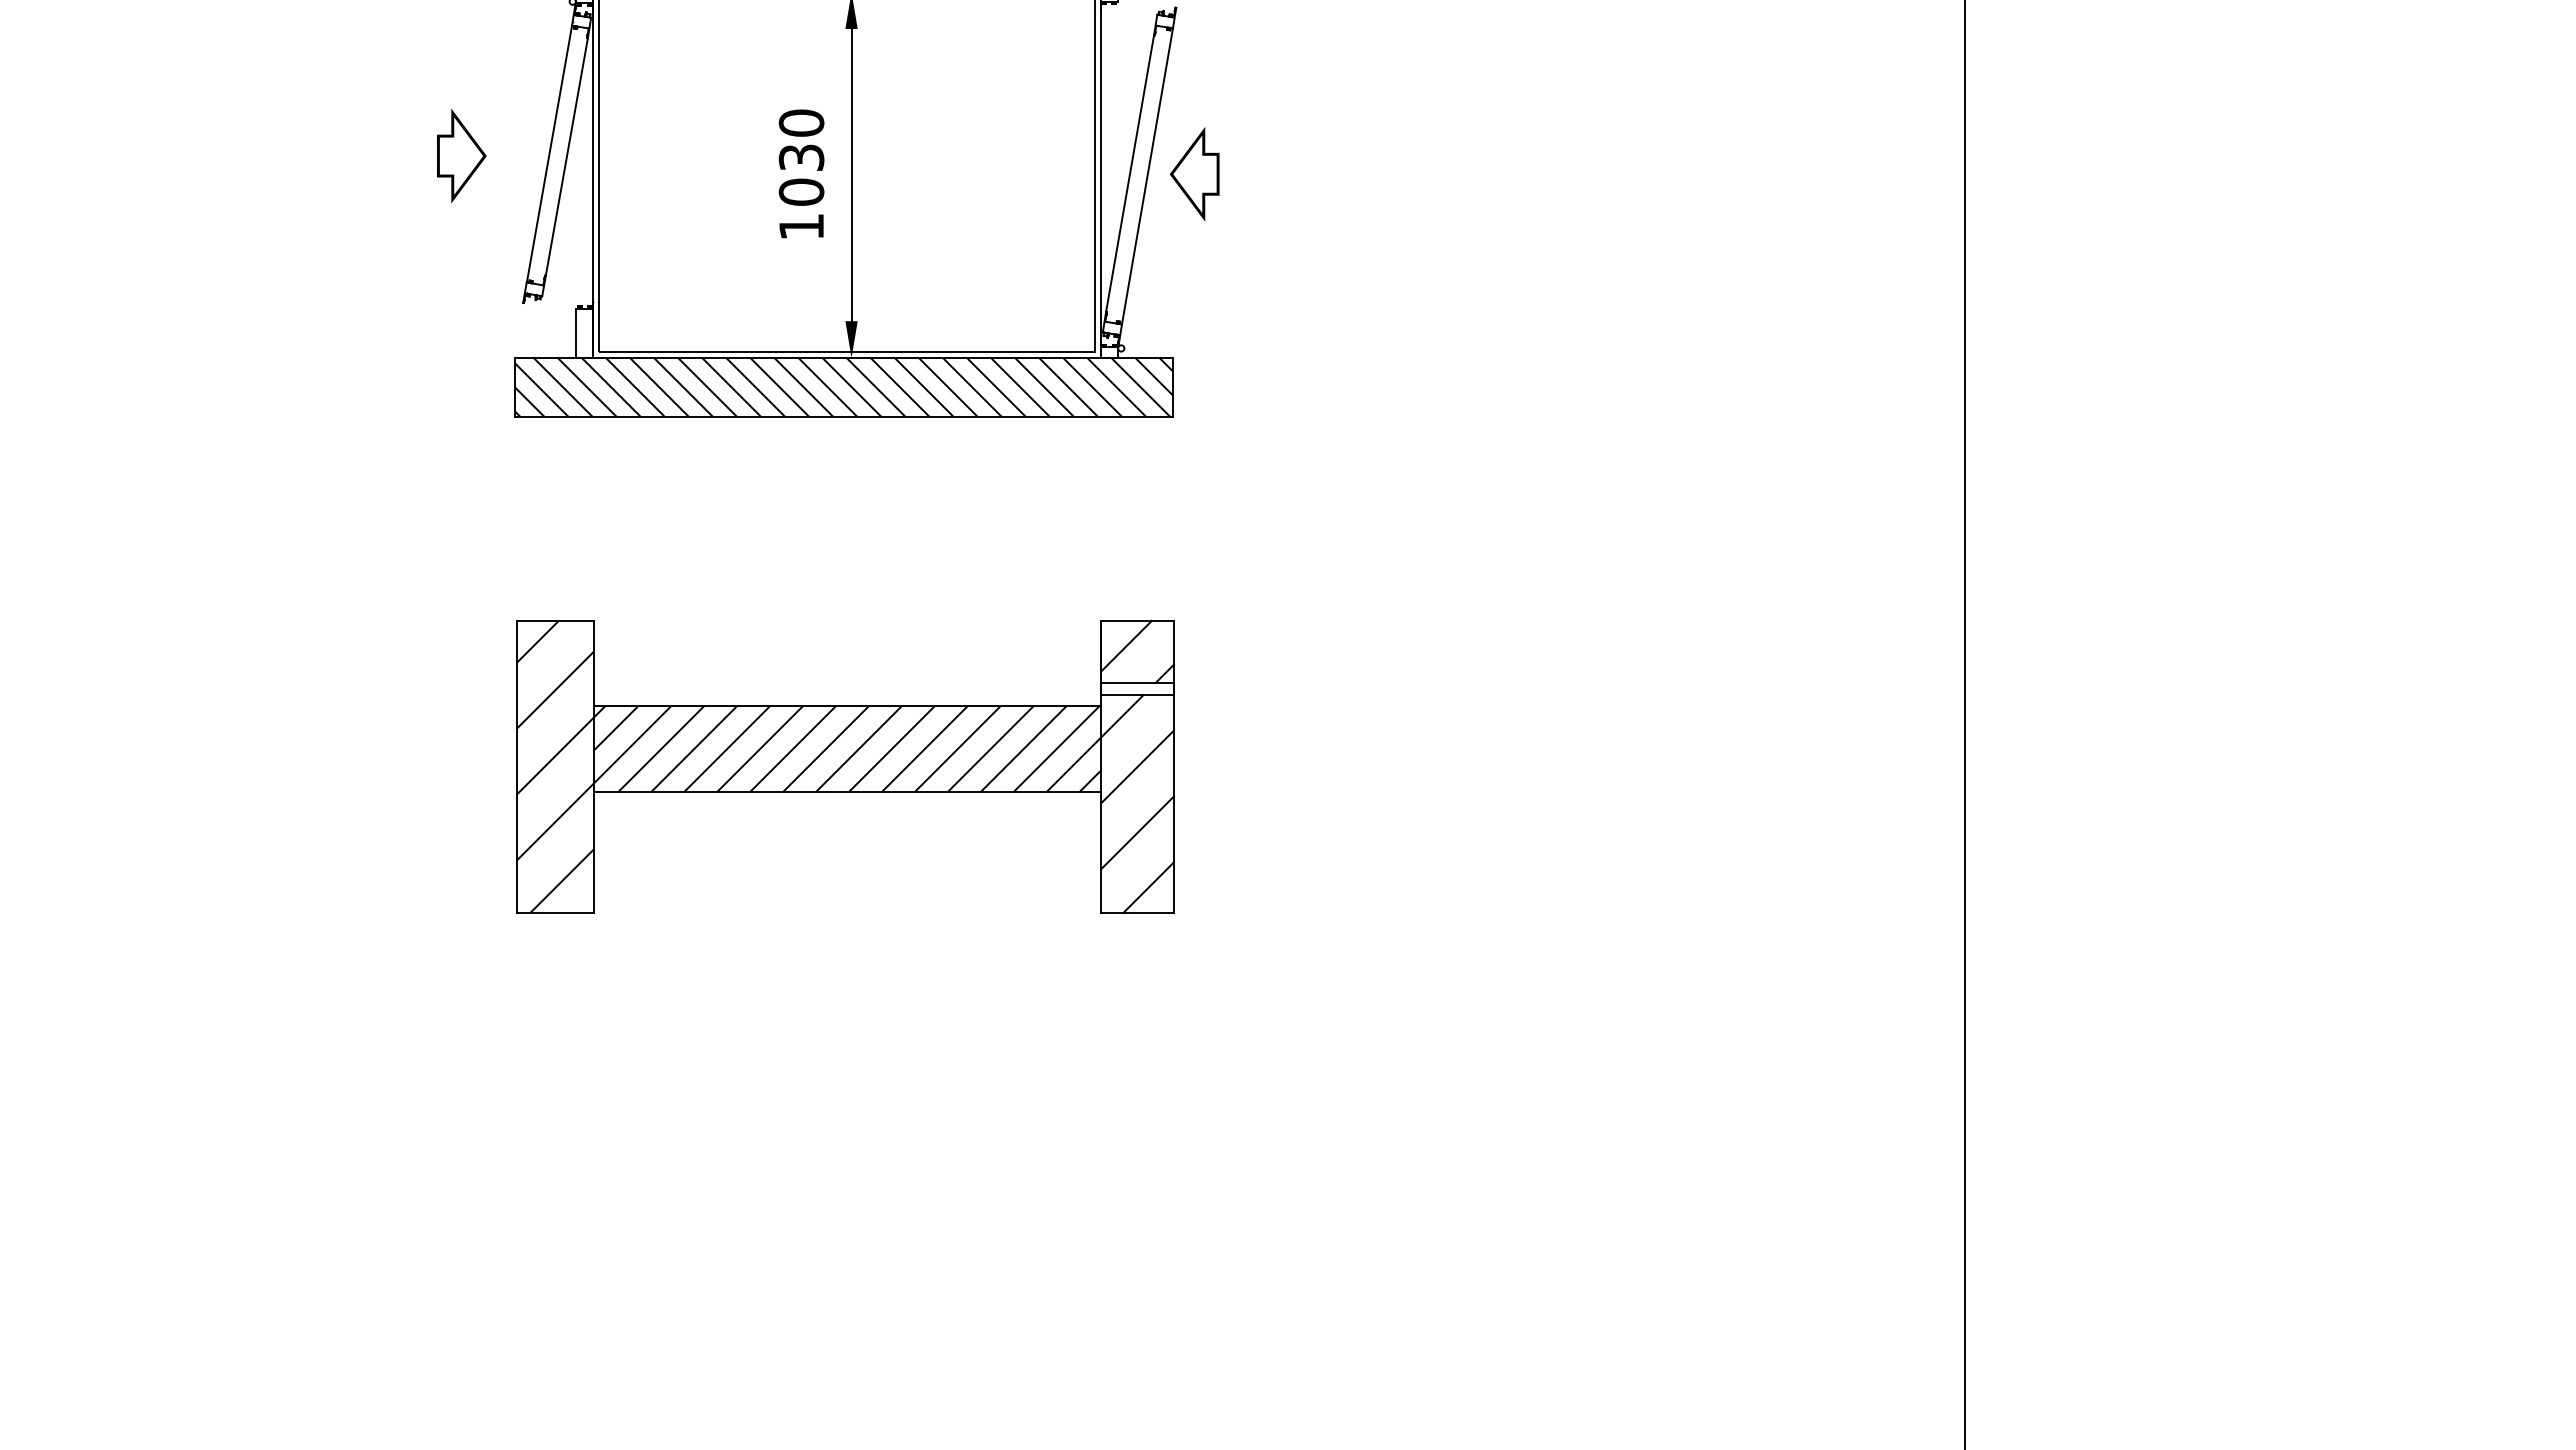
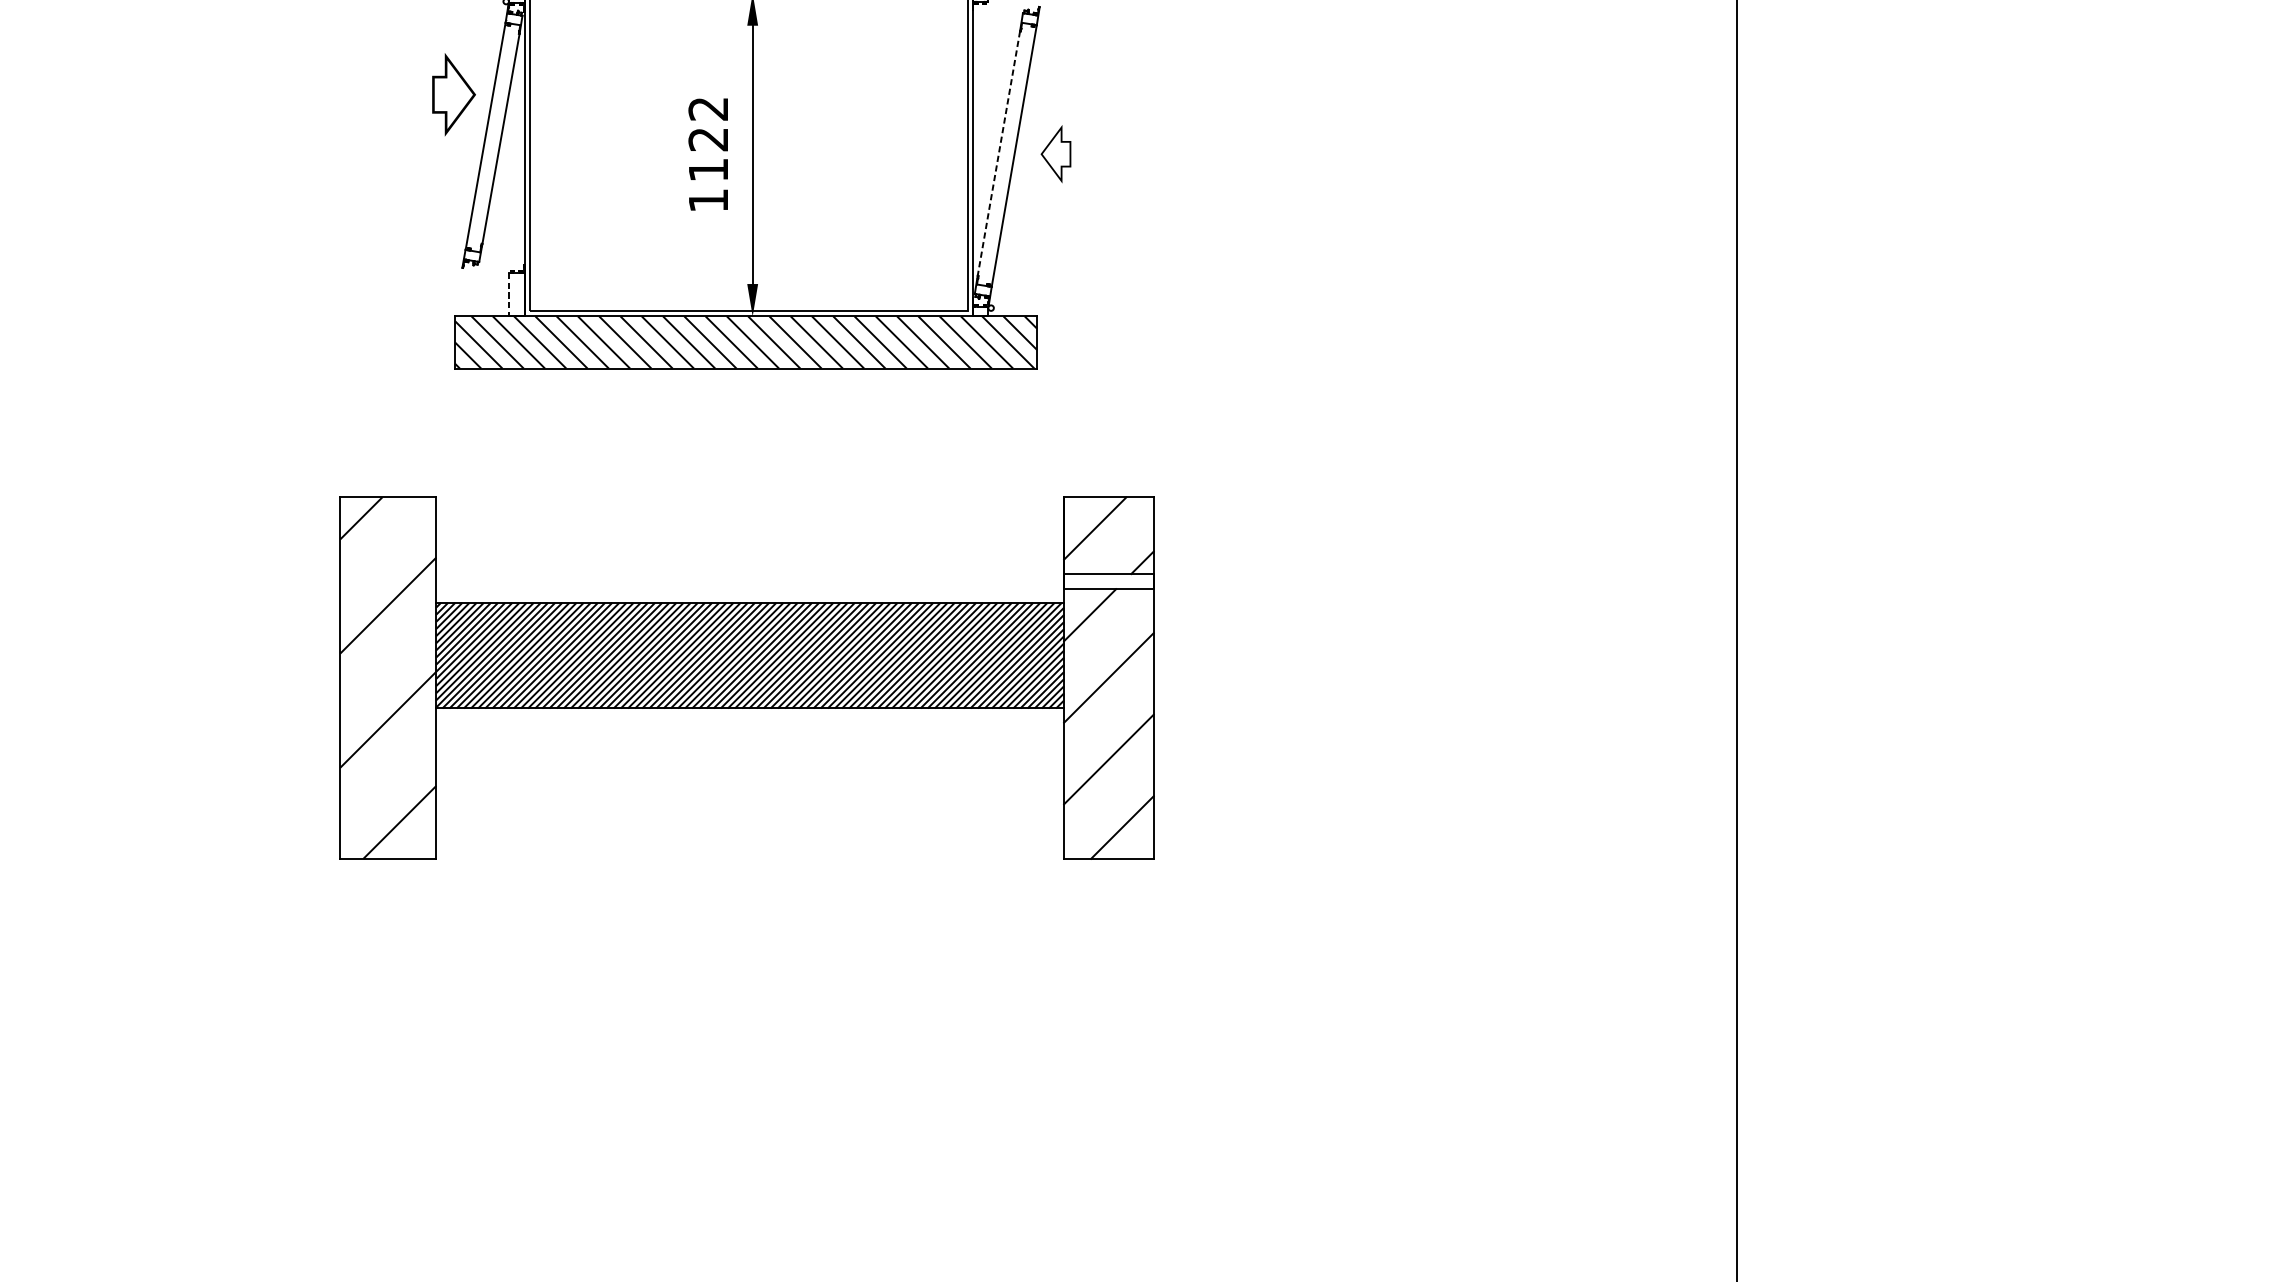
part: (461, 156) -> (453, 95), moved
text: (801, 157) -> (708, 139), 1030 -> 1122
line: (1130, 174) -> (999, 154), solid -> dashed
part: (1194, 174) -> (1055, 154), size x0.7
line: (575, 333) -> (508, 294), solid -> dashed
part: (845, 766) -> (747, 677), size x1.4

